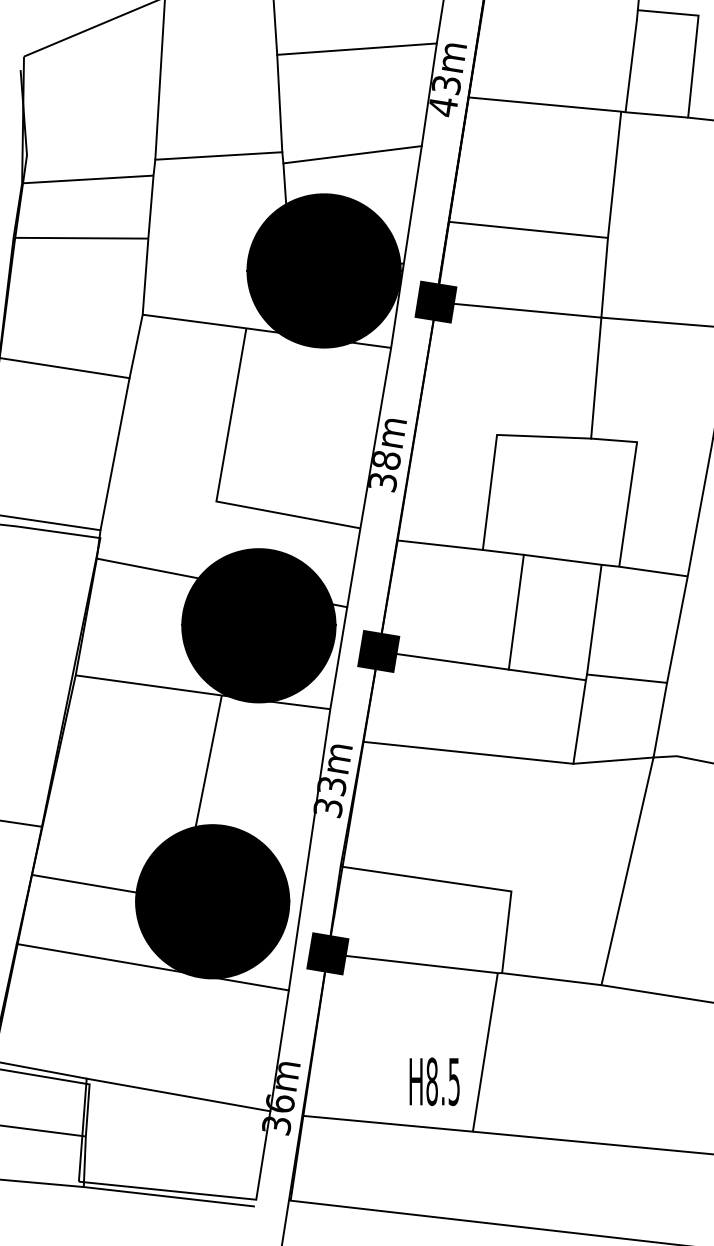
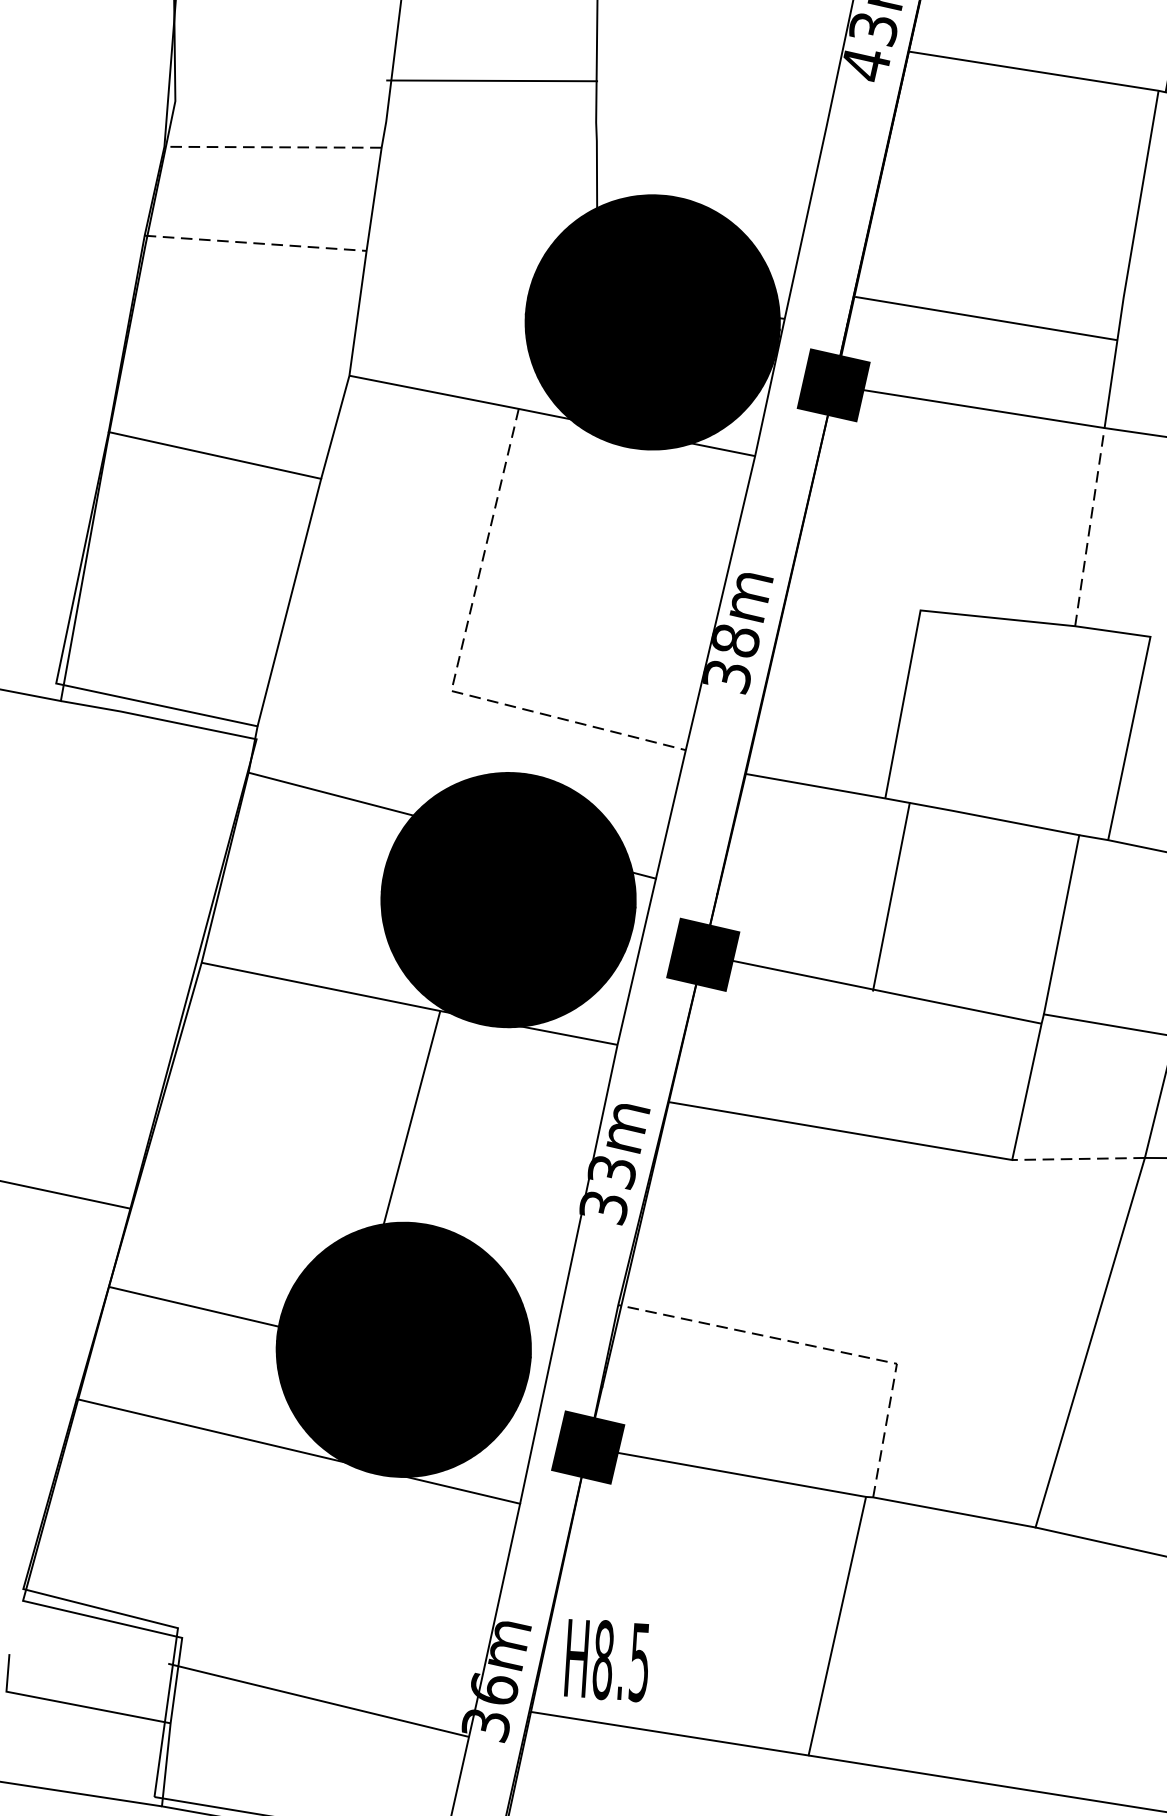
line: (352, 154) -> (711, 133), removed
line: (218, 155) -> (491, 80), moved
line: (87, 179) -> (272, 147), solid -> dashed
line: (528, 229) -> (986, 317), moved
line: (81, 238) -> (256, 243), solid -> dashed
line: (596, 378) -> (1090, 527), solid -> dashed
line: (218, 487) -> (456, 668), solid -> dashed
line: (515, 611) -> (890, 895), moved
line: (612, 760) -> (1076, 1158), solid -> dashed
line: (467, 884) -> (825, 1347), solid -> dashed
text: (434, 1081) -> (607, 1659), moved
line: (178, 1094) -> (318, 1699), moved

